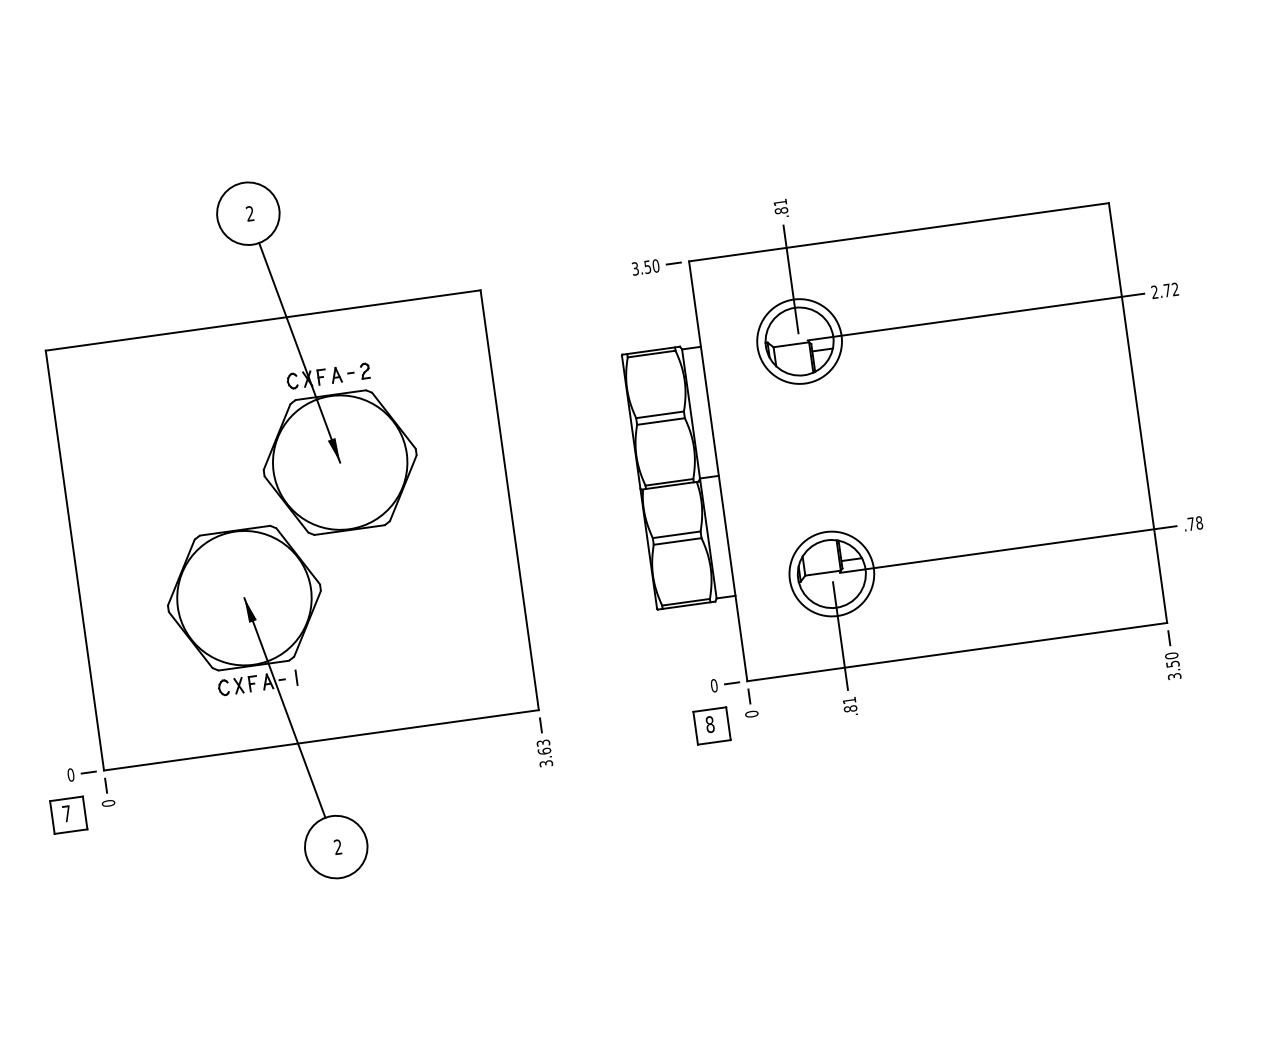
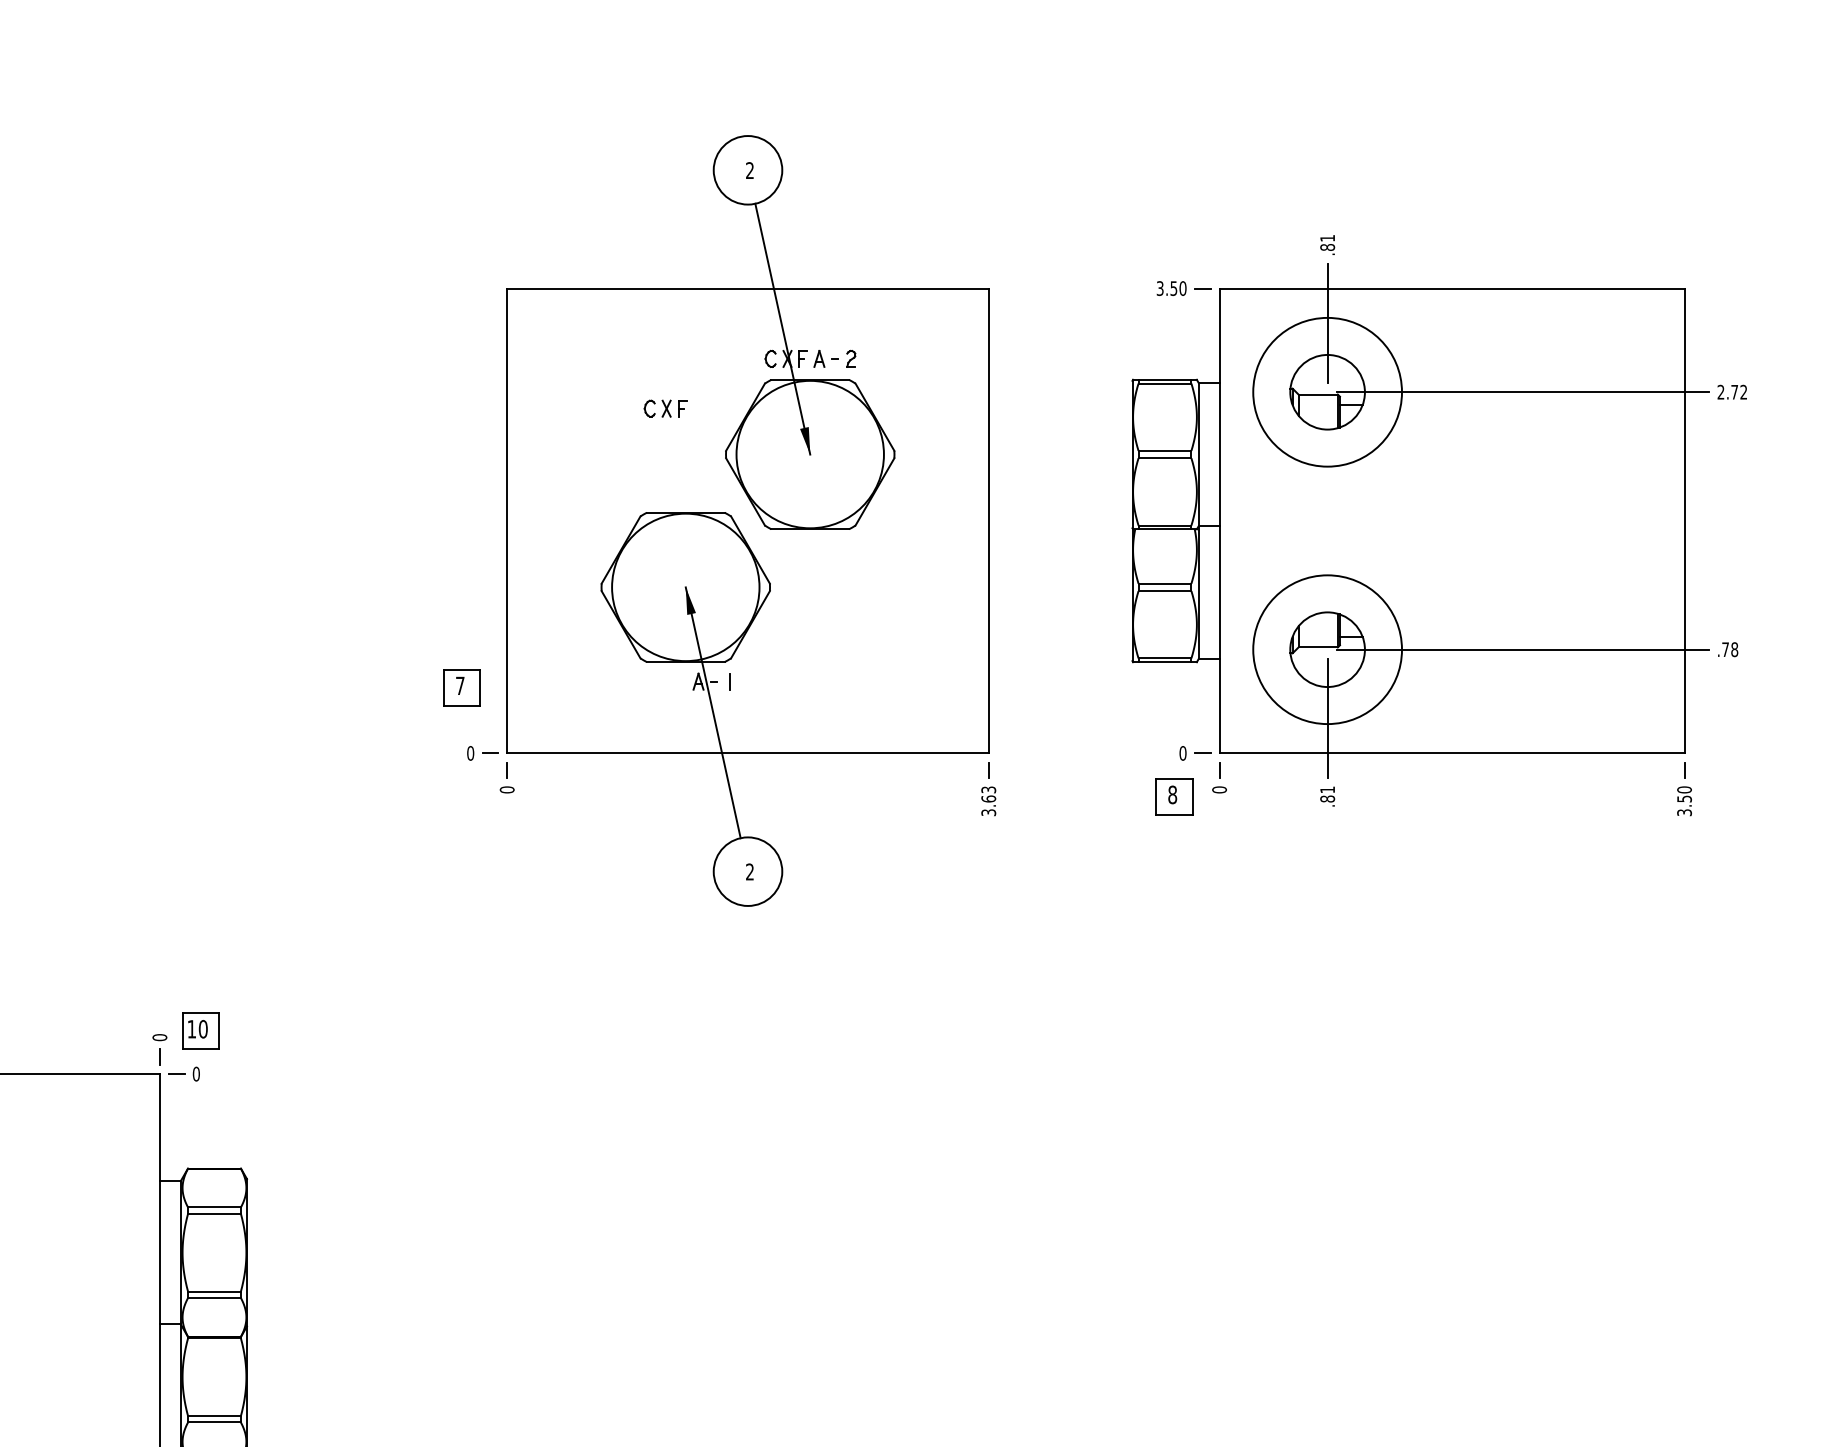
circle: (799, 340) -> (1327, 391), size x1.6
circle: (831, 573) -> (1327, 649), size x1.6
part: (237, 685) -> (665, 408), moved
part: (68, 815) -> (461, 687), moved

